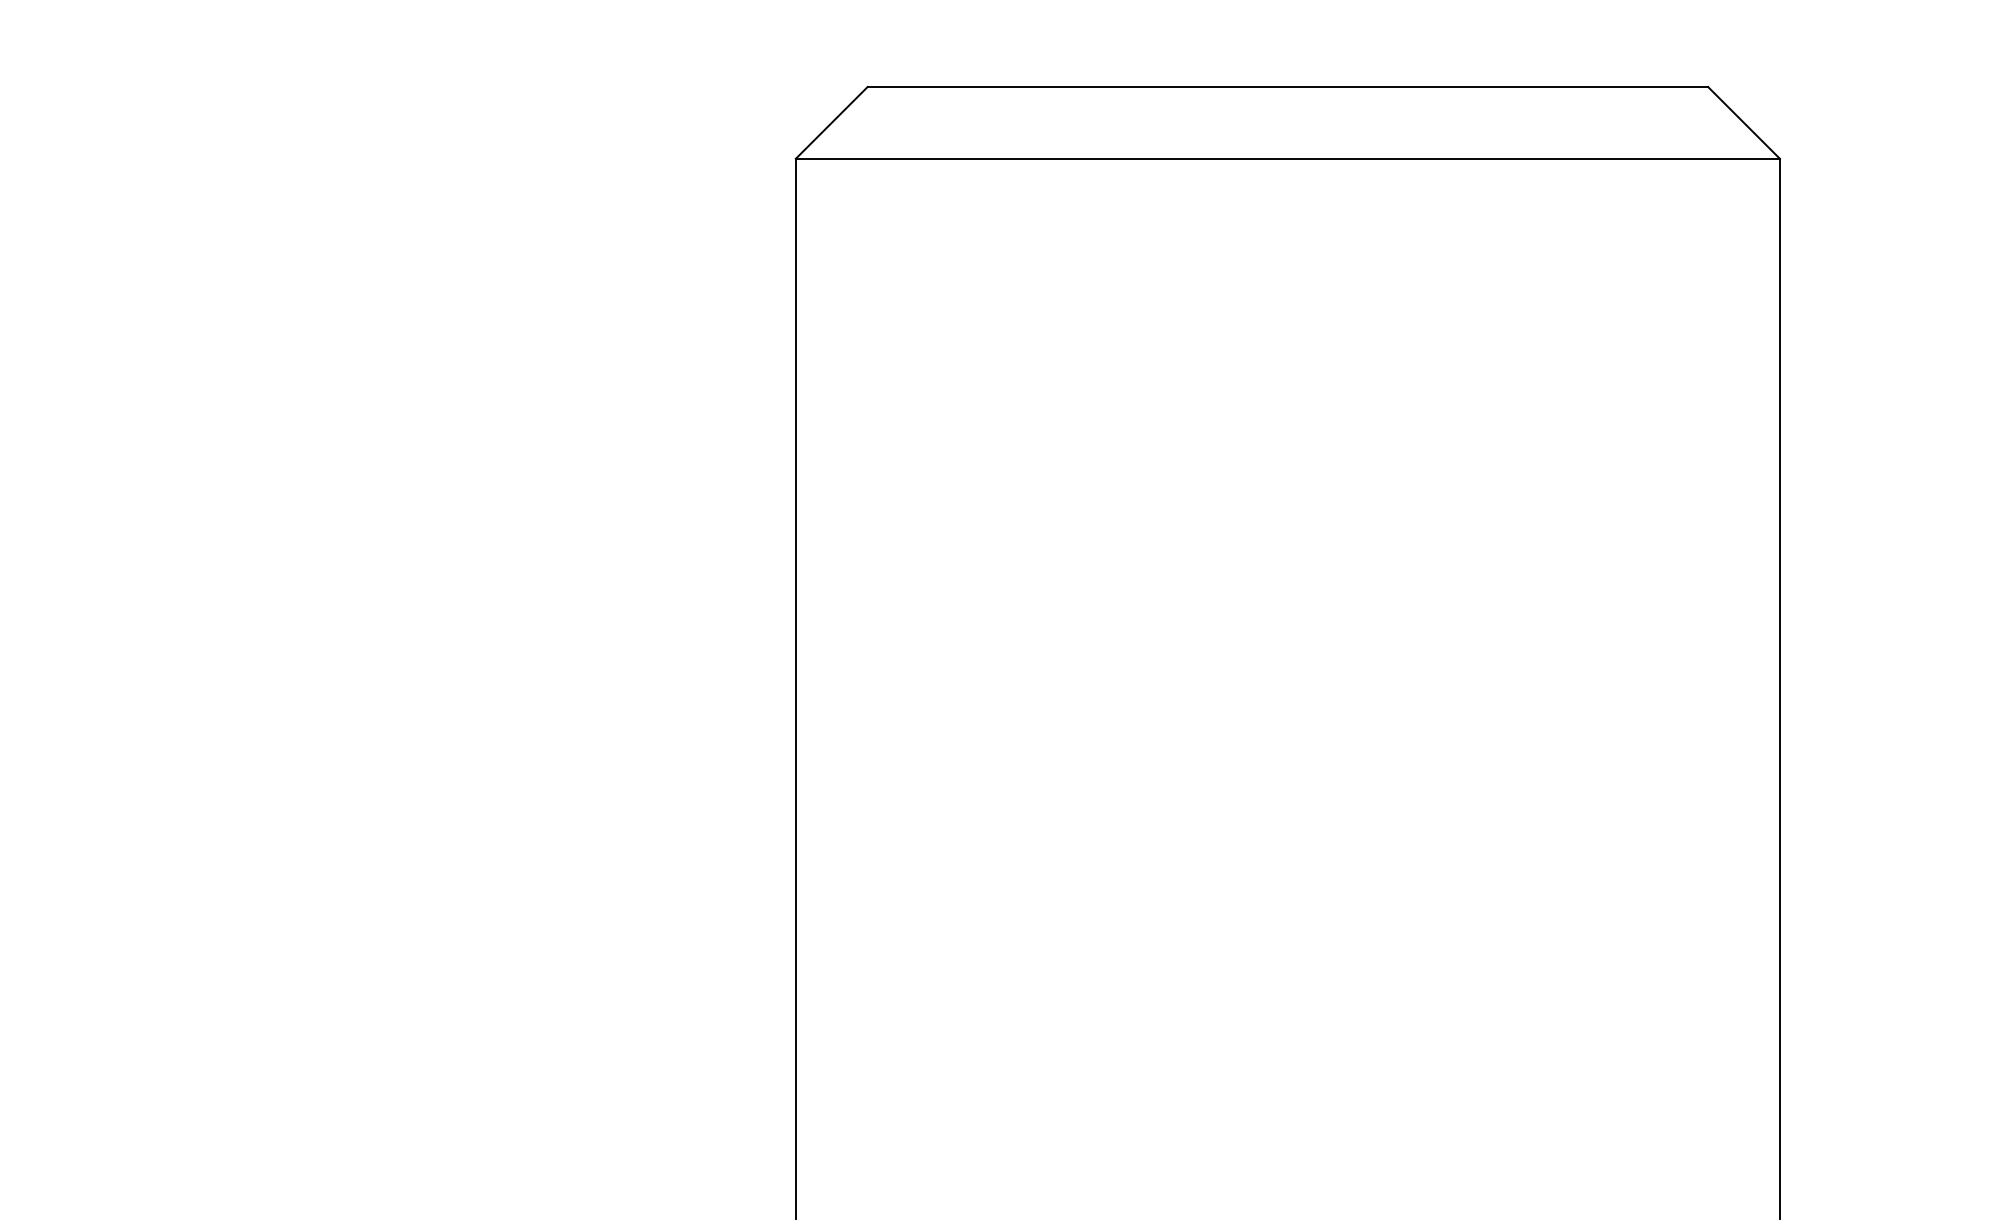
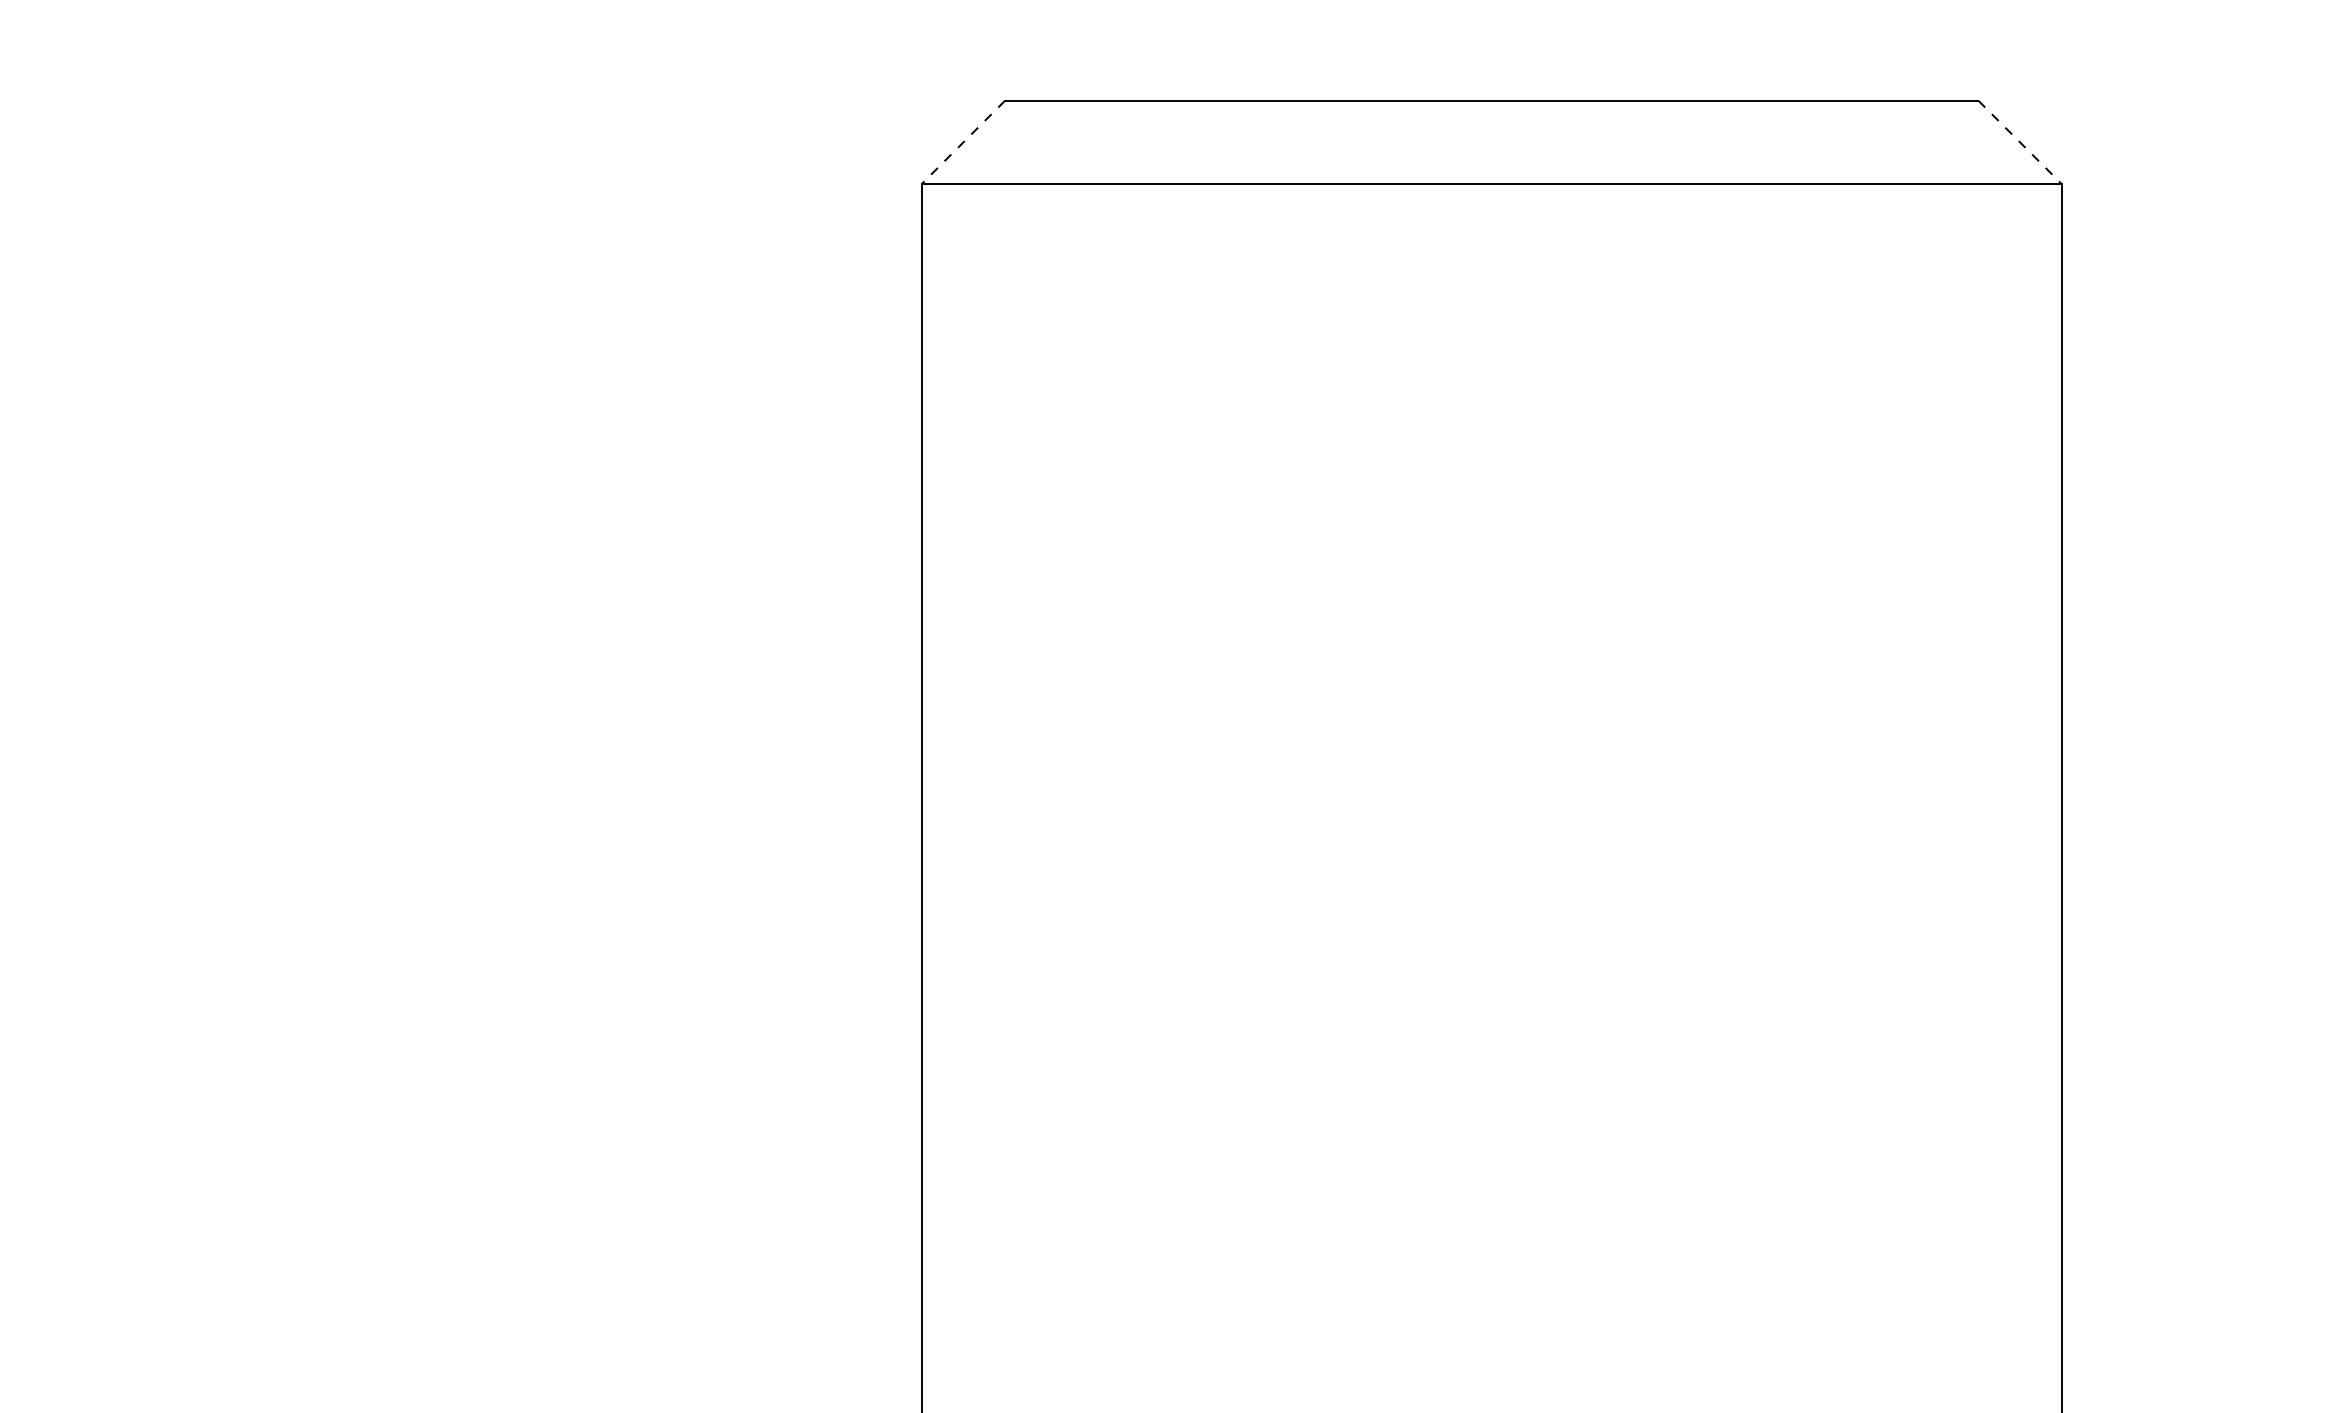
line: (831, 122) -> (963, 141), solid -> dashed
line: (1744, 122) -> (2020, 141), solid -> dashed

